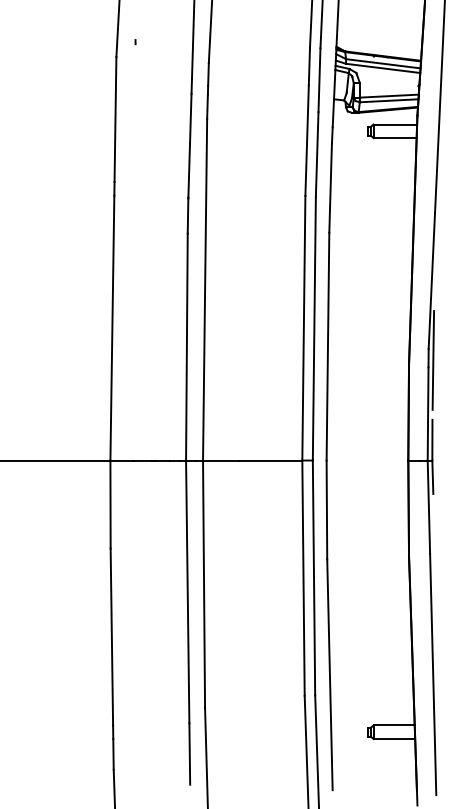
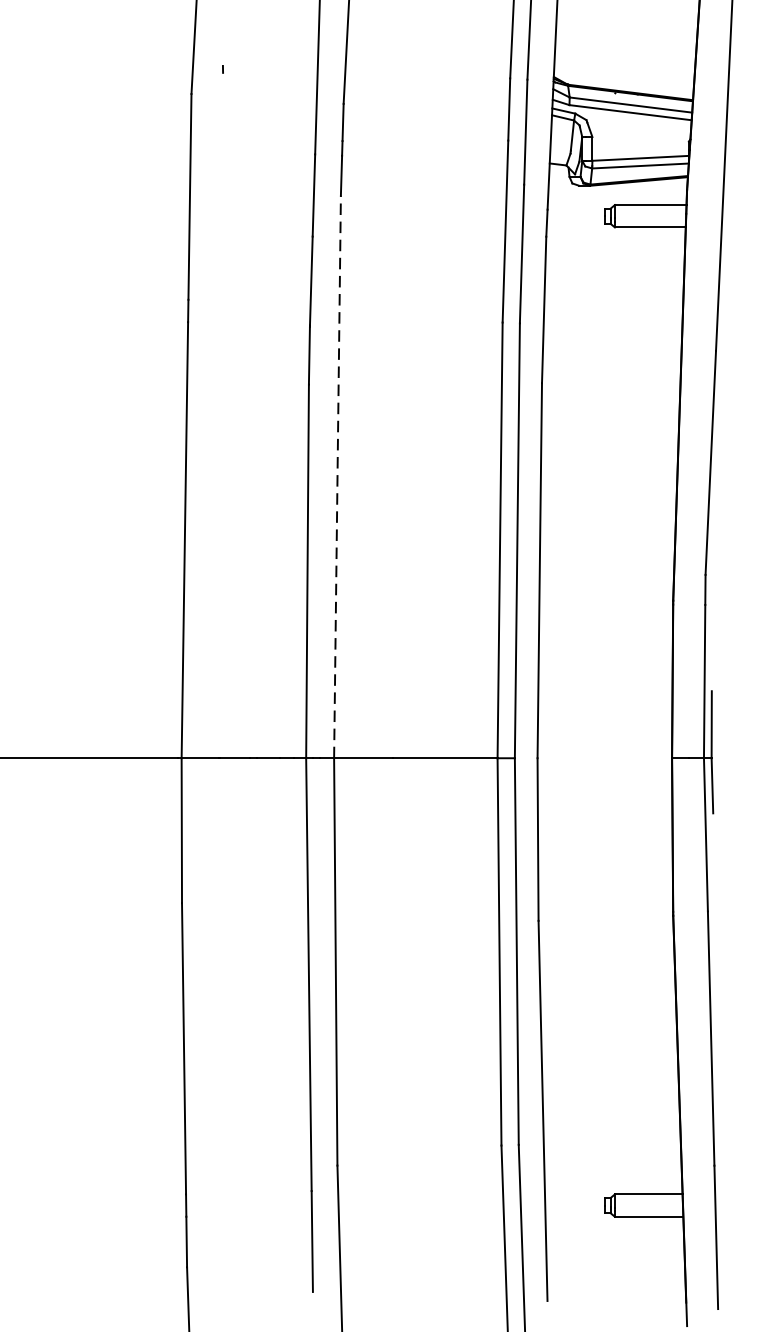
line: (205, 289) -> (338, 476), solid -> dashed
line: (433, 360) -> (713, 593), removed

